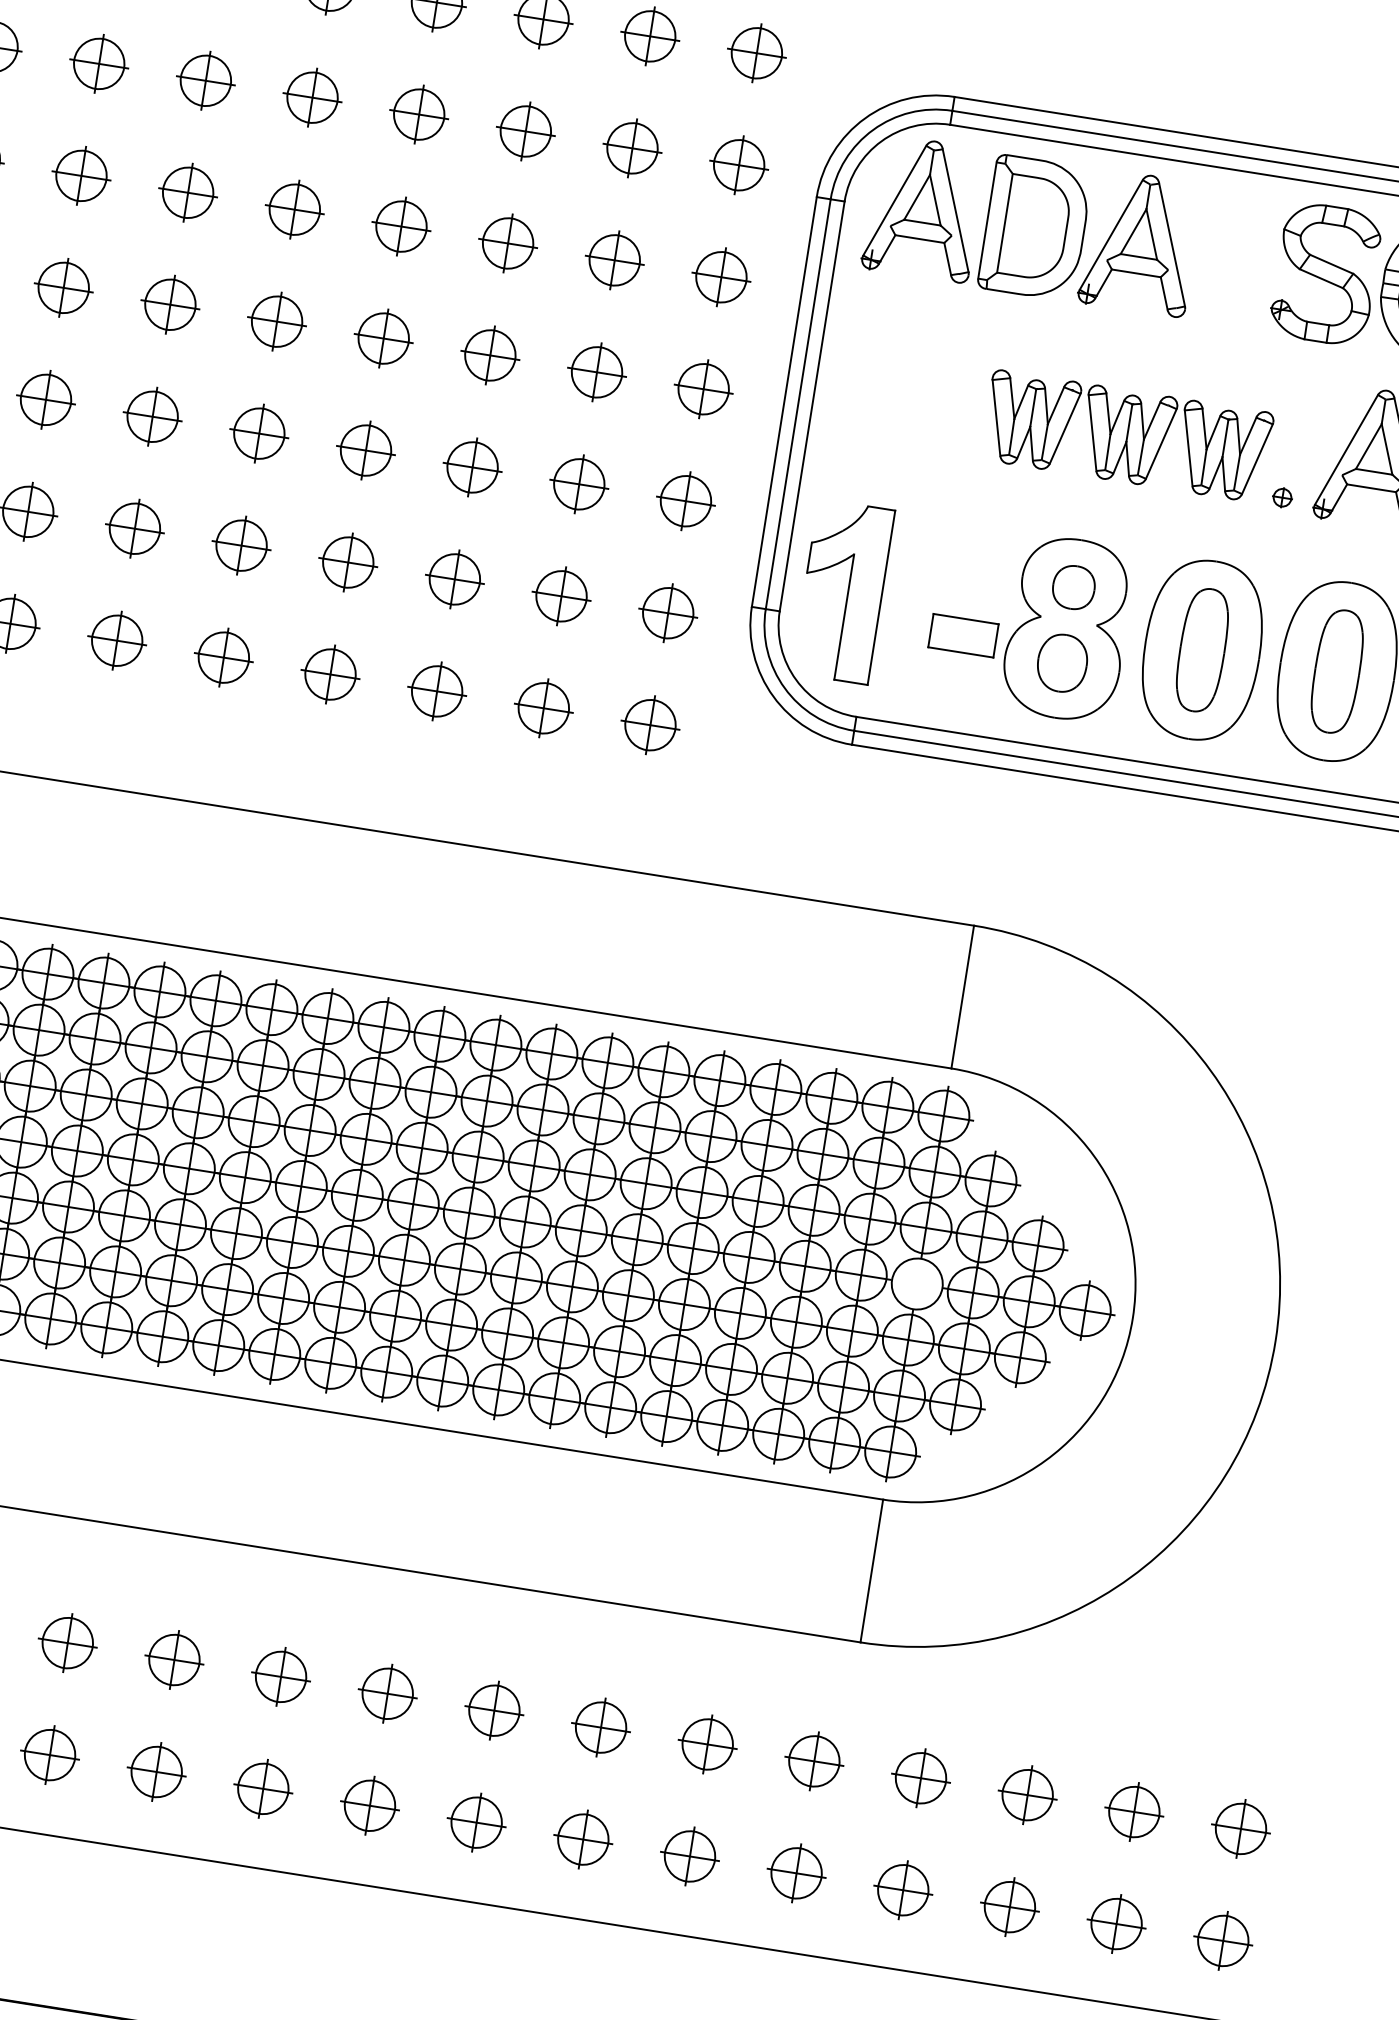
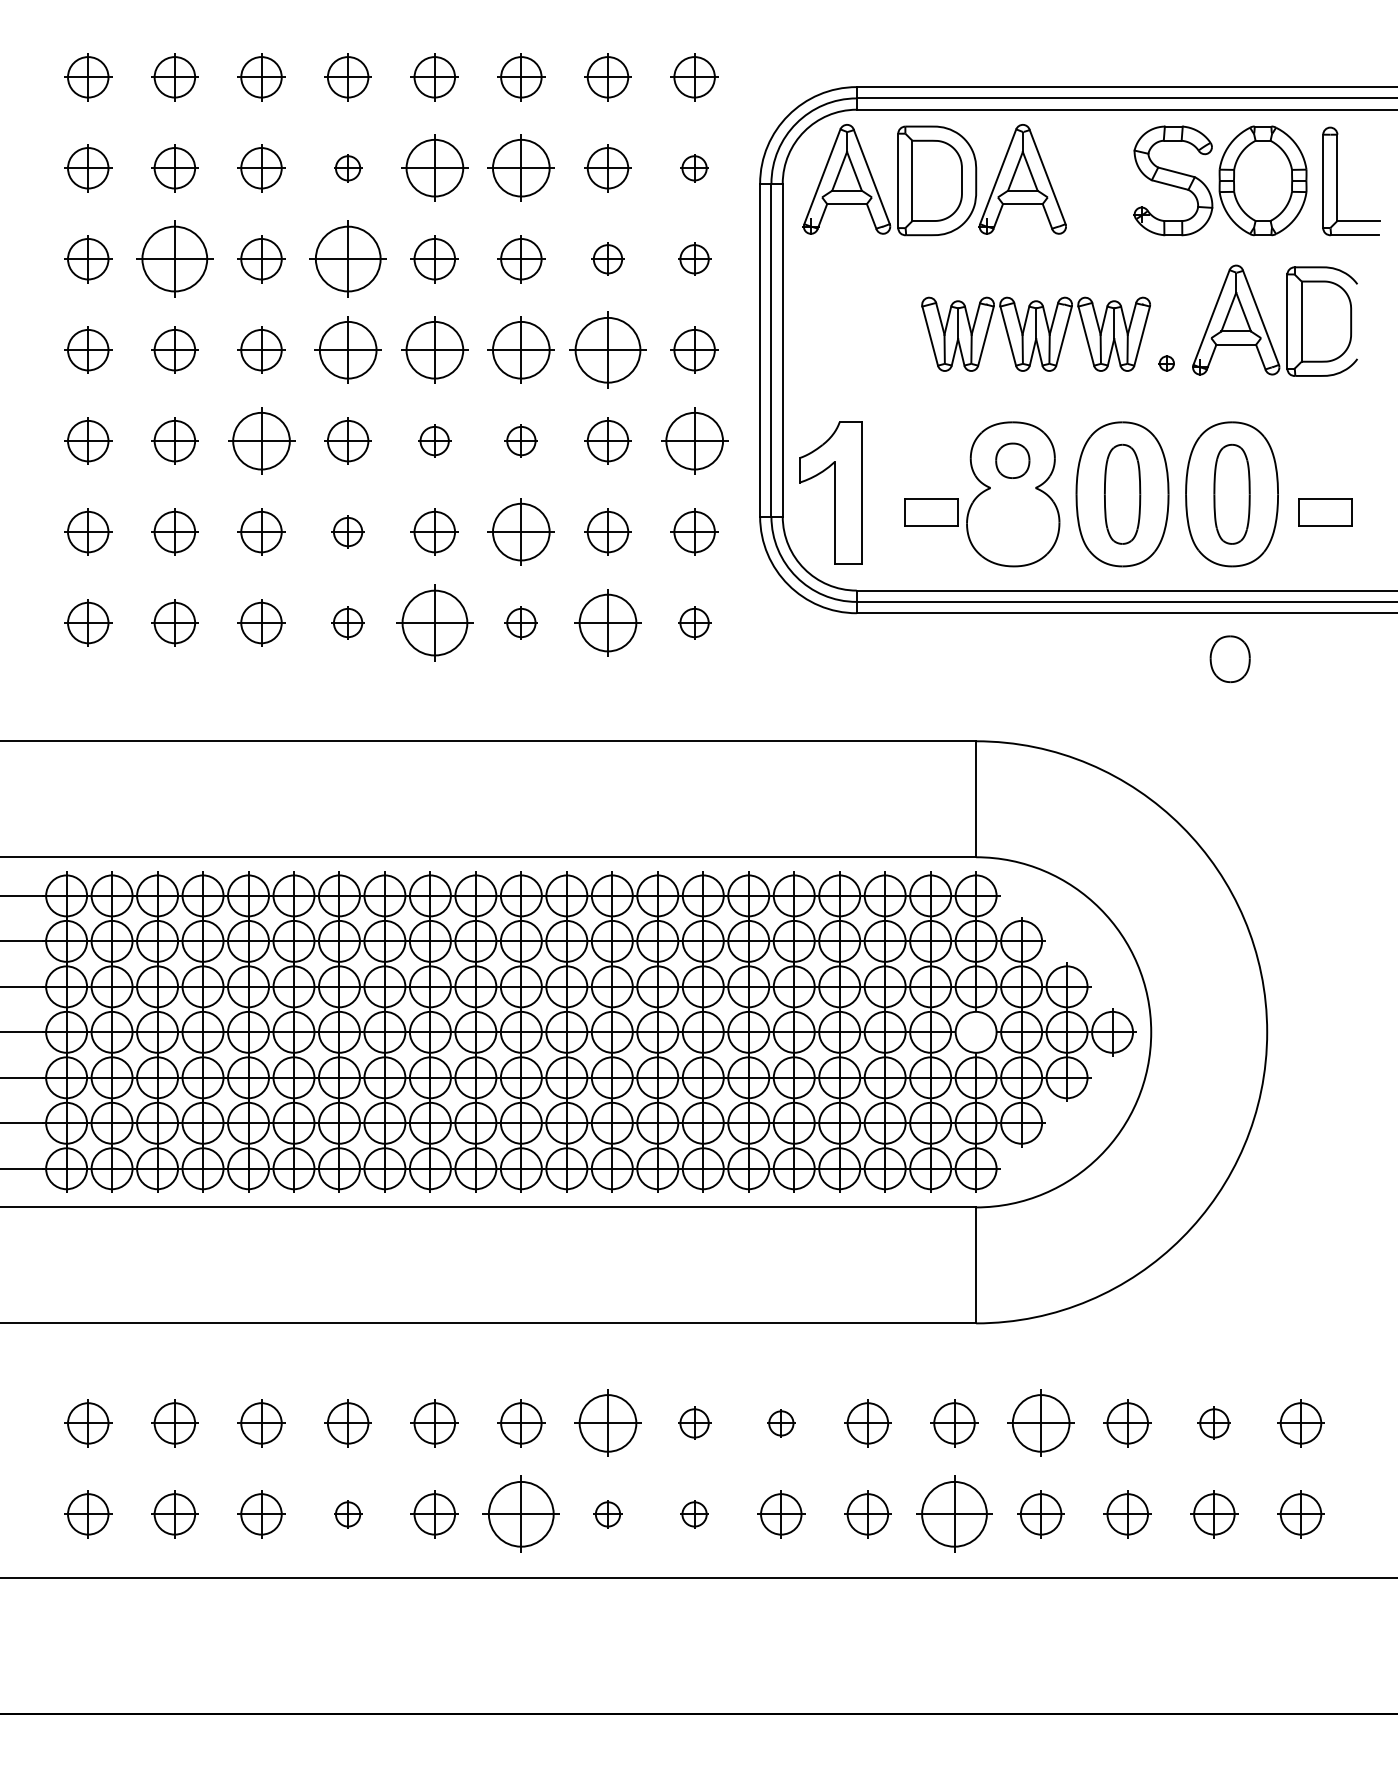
part: (311, 97) -> (347, 168), size x0.6
part: (418, 114) -> (434, 168), size x1.4
part: (525, 131) -> (521, 168), size x1.4
part: (738, 165) -> (694, 168), size x0.6
part: (80, 176) -> (174, 259), size x1.6
part: (293, 209) -> (347, 259), size x1.6
part: (614, 260) -> (607, 259), size x0.7
part: (721, 277) -> (694, 259), size x0.7
part: (276, 320) -> (347, 349), size x1.4
part: (383, 337) -> (434, 349), size x1.4
part: (490, 354) -> (521, 349), size x1.4
part: (596, 371) -> (607, 349), size x1.6
part: (152, 415) -> (261, 440), size x1.4
part: (365, 449) -> (434, 440), size x0.7
part: (472, 466) -> (521, 440), size x0.7
part: (685, 500) -> (694, 440), size x1.4
part: (240, 544) -> (347, 531), size x0.7
part: (455, 578) -> (521, 531), size x1.4
part: (223, 656) -> (347, 622), size x0.7
part: (1061, 663) -> (1229, 659), moved
part: (330, 673) -> (434, 622), size x1.6
part: (437, 690) -> (521, 622), size x0.7
part: (543, 707) -> (607, 622), size x1.4
part: (650, 724) -> (694, 622), size x0.7
part: (387, 1693) -> (607, 1423), size x1.4
part: (494, 1710) -> (694, 1423), size x0.7
part: (601, 1727) -> (781, 1423), size x0.6
part: (49, 1755) -> (347, 1514), size x0.6
part: (920, 1778) -> (1040, 1423), size x1.4
part: (263, 1789) -> (521, 1514), size x1.6
part: (369, 1805) -> (607, 1514), size x0.6
part: (1134, 1812) -> (1214, 1423), size x0.7
part: (476, 1822) -> (694, 1514), size x0.6
part: (796, 1873) -> (954, 1514), size x1.6

